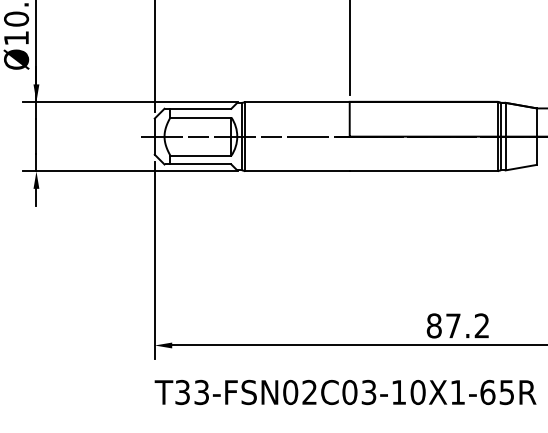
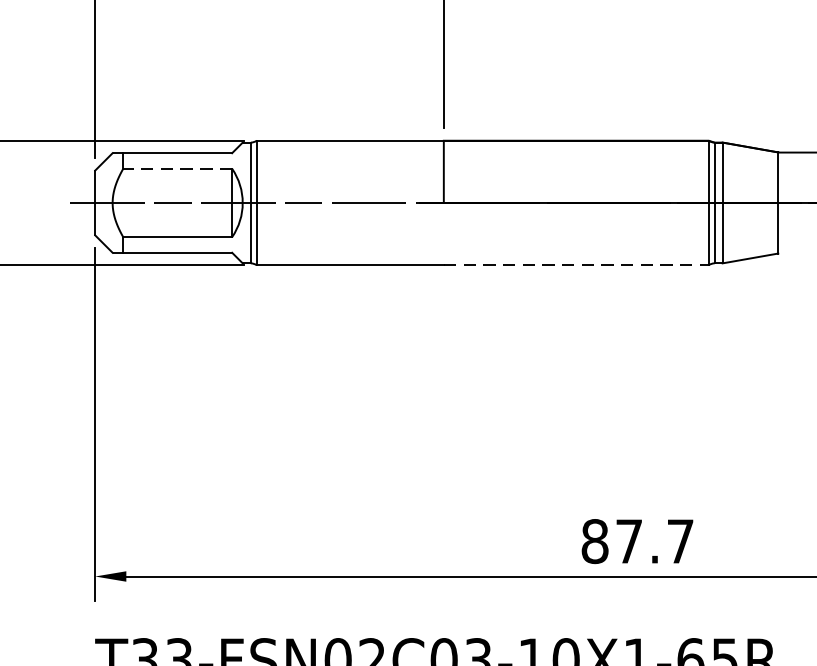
line: (200, 117) -> (176, 168), solid -> dashed
line: (424, 171) -> (577, 265), solid -> dashed
text: (481, 325) -> (679, 540), 87.2 -> 87.7

